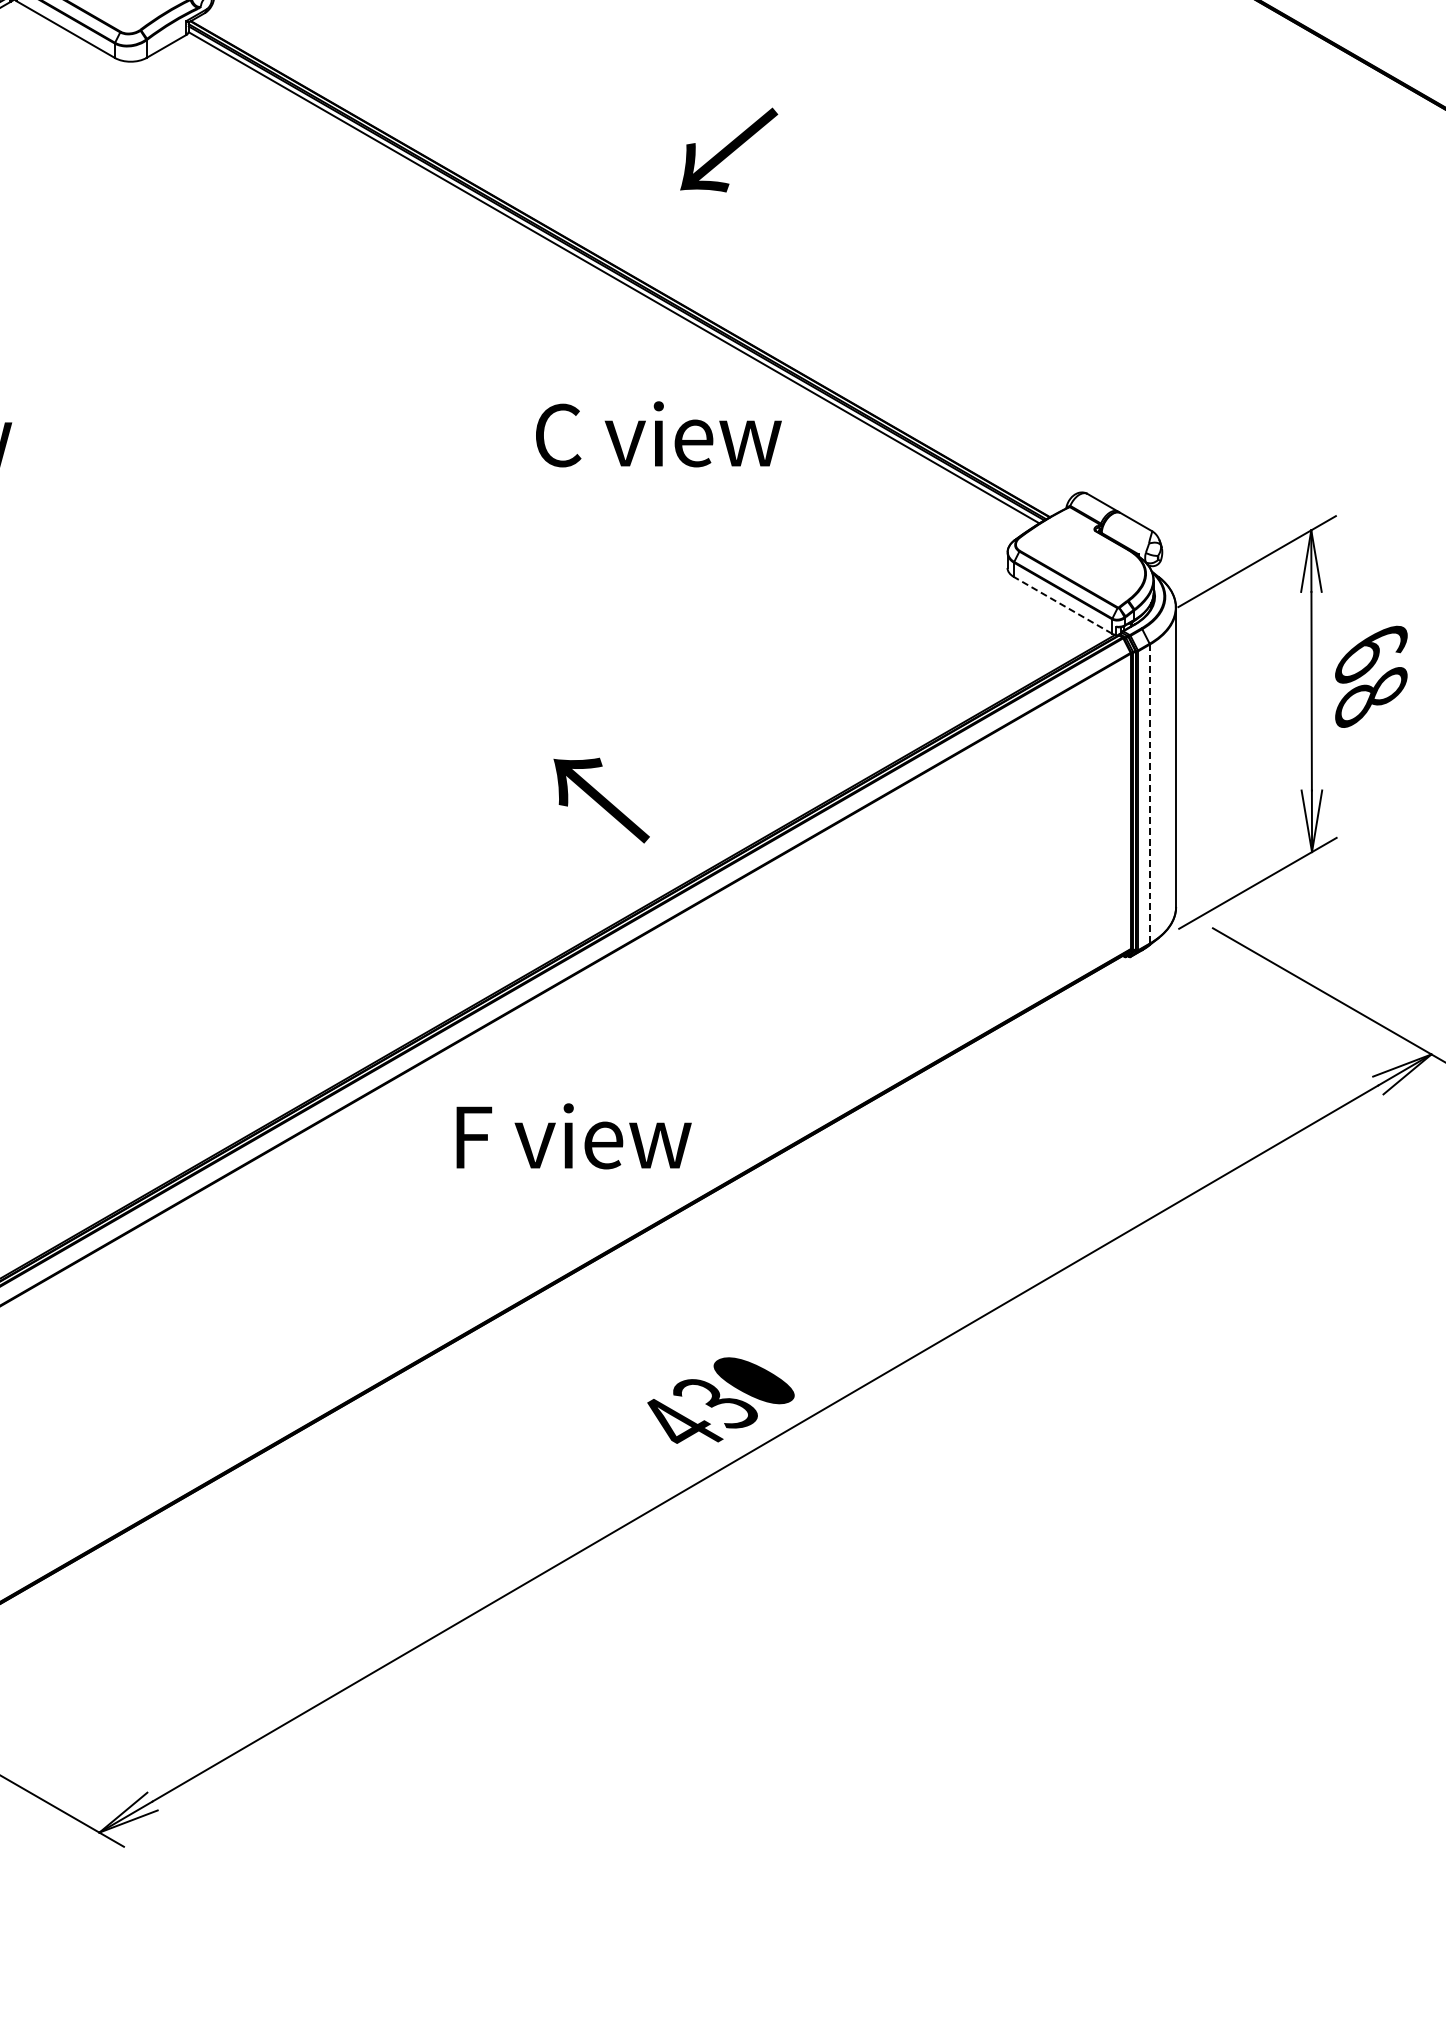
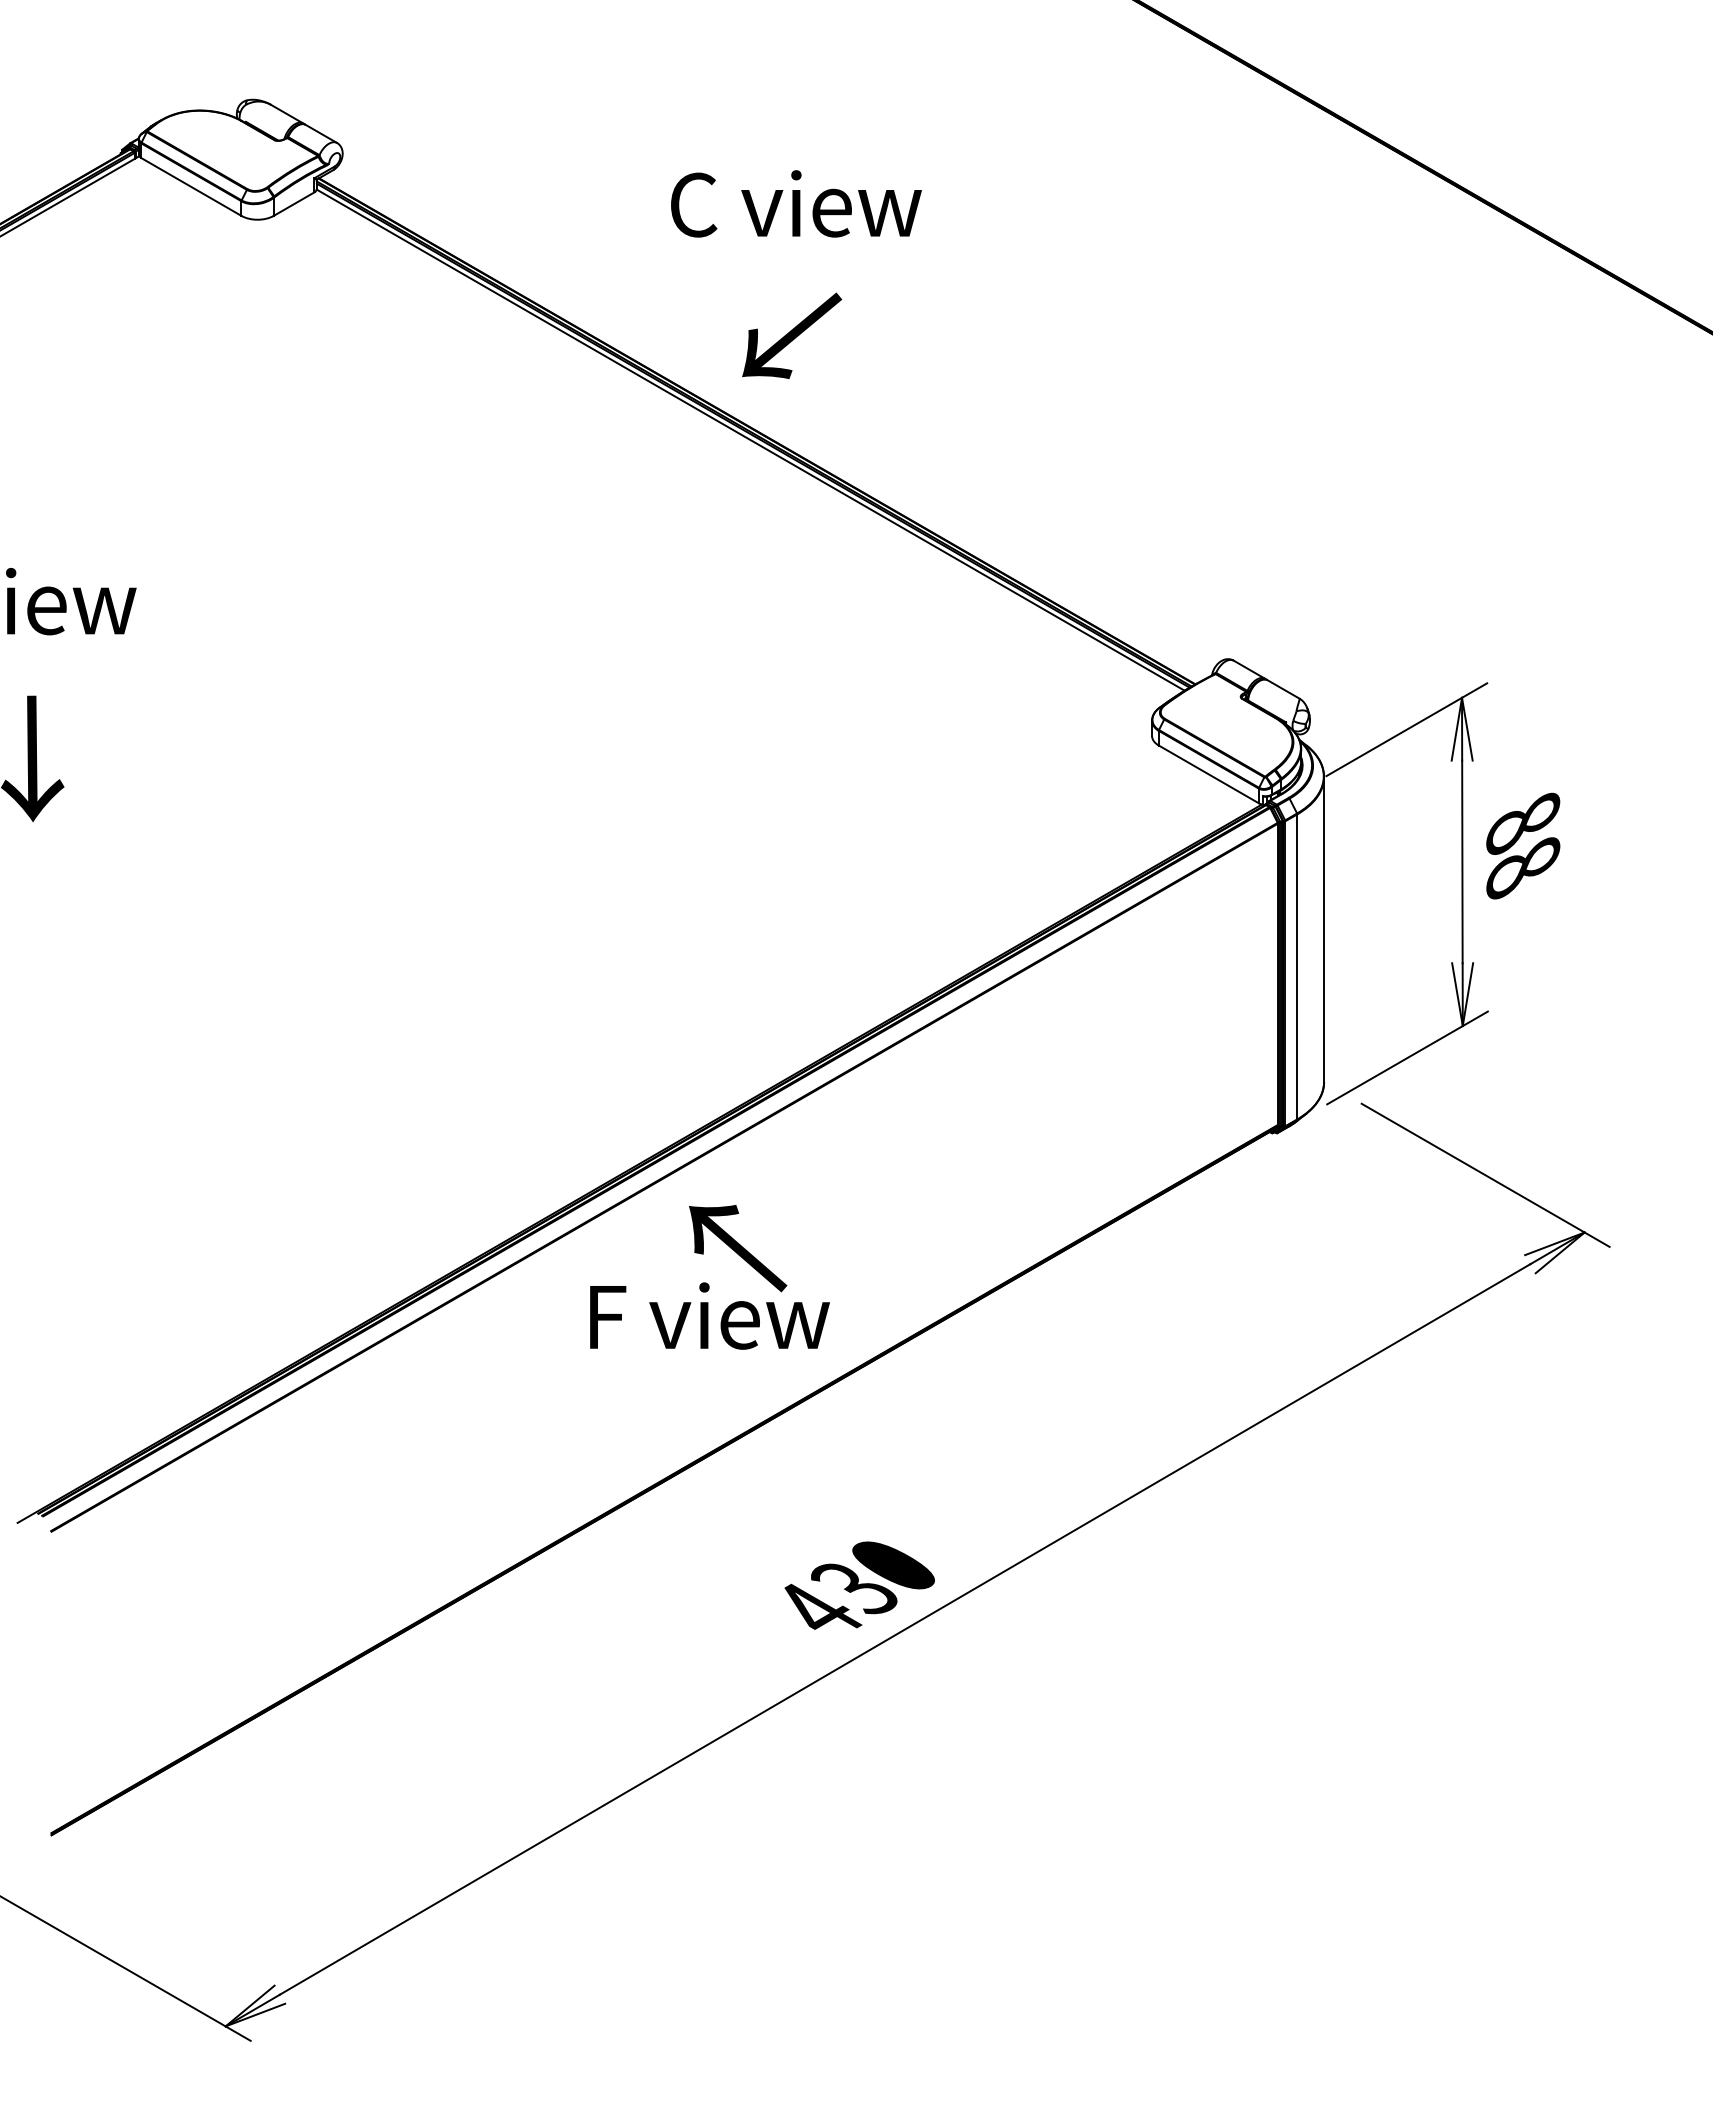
text: (729, 149) -> (792, 335), moved
text: (658, 433) -> (796, 203), moved
line: (1062, 605) -> (1208, 774), dashed -> solid
text: (1371, 653) -> (1523, 823), 68 -> 88
line: (1150, 793) -> (1297, 966), dashed -> solid
text: (602, 800) -> (738, 1248), moved

